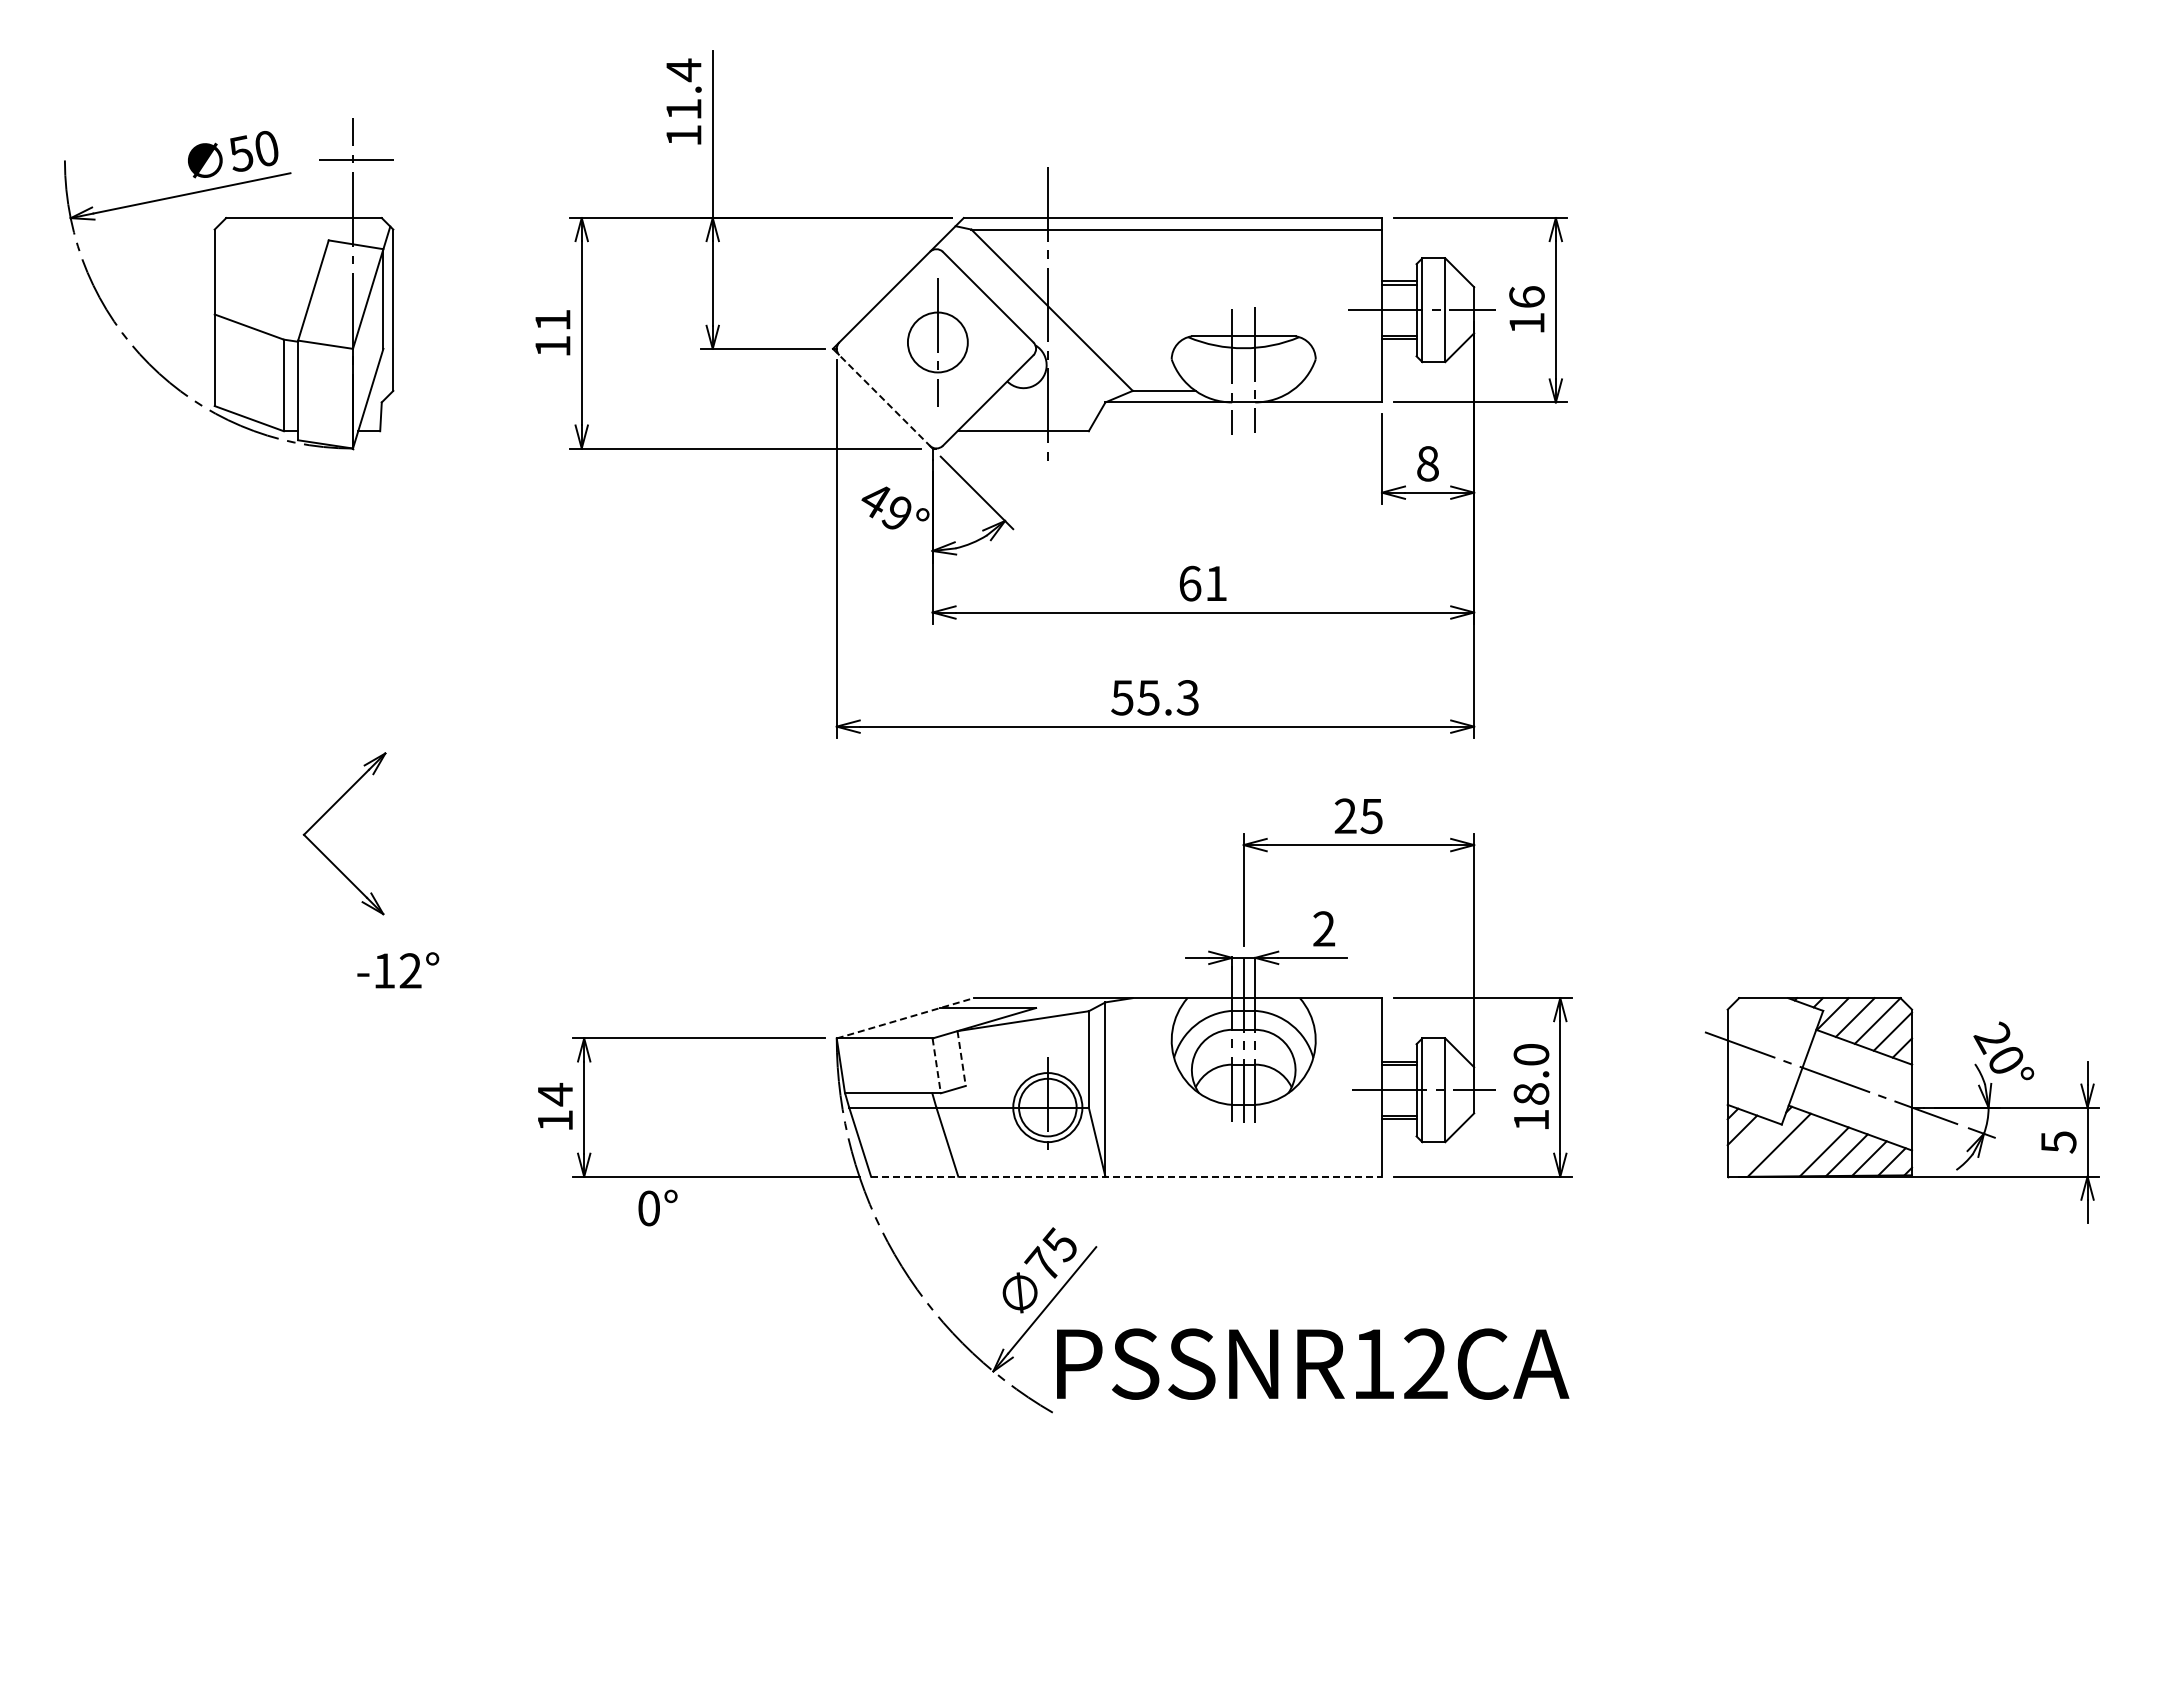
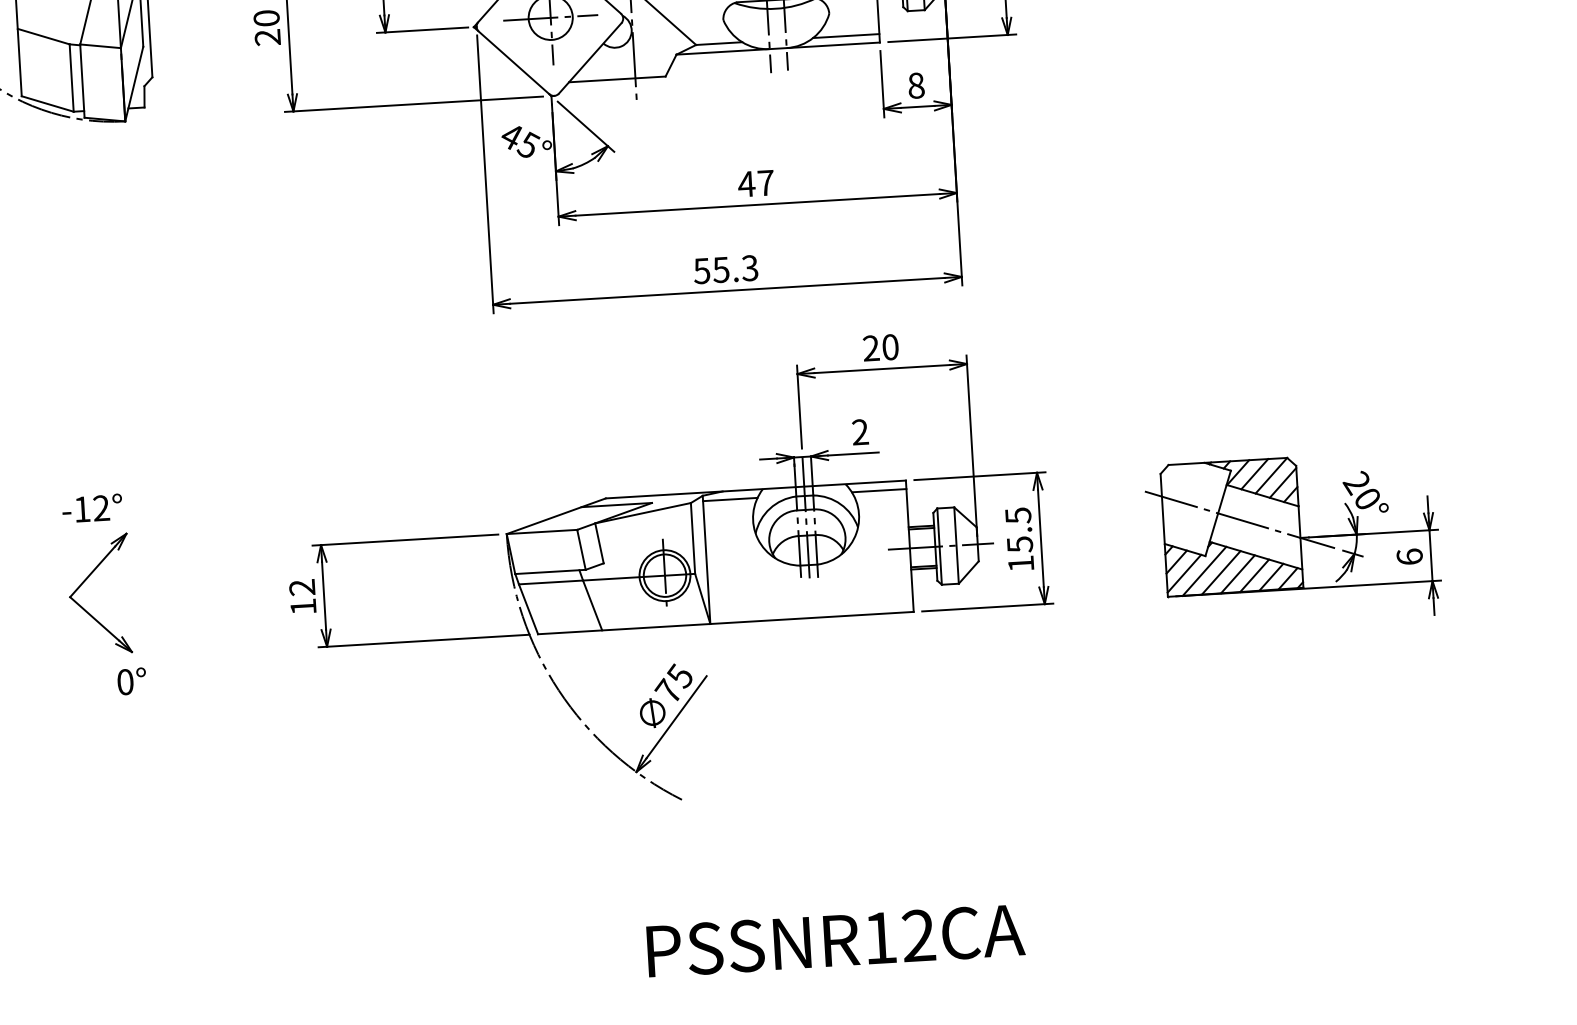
text: (552, 333) -> (266, 28), 11 -> 20
line: (937, 342) -> (550, 17), added
line: (1336, 390) -> (845, 35), added
line: (881, 397) -> (511, 60), dashed -> solid
text: (897, 512) -> (528, 144), 49° -> 45°
text: (1202, 583) -> (755, 183), 61 -> 47
part: (325, 814) -> (85, 581), moved
text: (1371, 815) -> (890, 346), 25 -> 20
text: (398, 970) -> (92, 508), moved
line: (1142, 1009) -> (730, 499), added
line: (1344, 1009) -> (878, 490), added
line: (905, 1018) -> (556, 516), dashed -> solid
line: (961, 1058) -> (599, 543), dashed -> solid
line: (936, 1065) -> (581, 549), dashed -> solid
text: (1531, 1074) -> (1019, 530), 18.0 -> 15.5
text: (554, 1094) -> (301, 587), 14 -> 12
text: (2058, 1142) -> (1409, 557), 5 -> 6
line: (1751, 1146) -> (1184, 573), added
line: (1801, 1148) -> (1220, 572), added
line: (1127, 1176) -> (726, 622), dashed -> solid
text: (657, 1207) -> (131, 681), moved
text: (1313, 1363) -> (836, 940), moved

